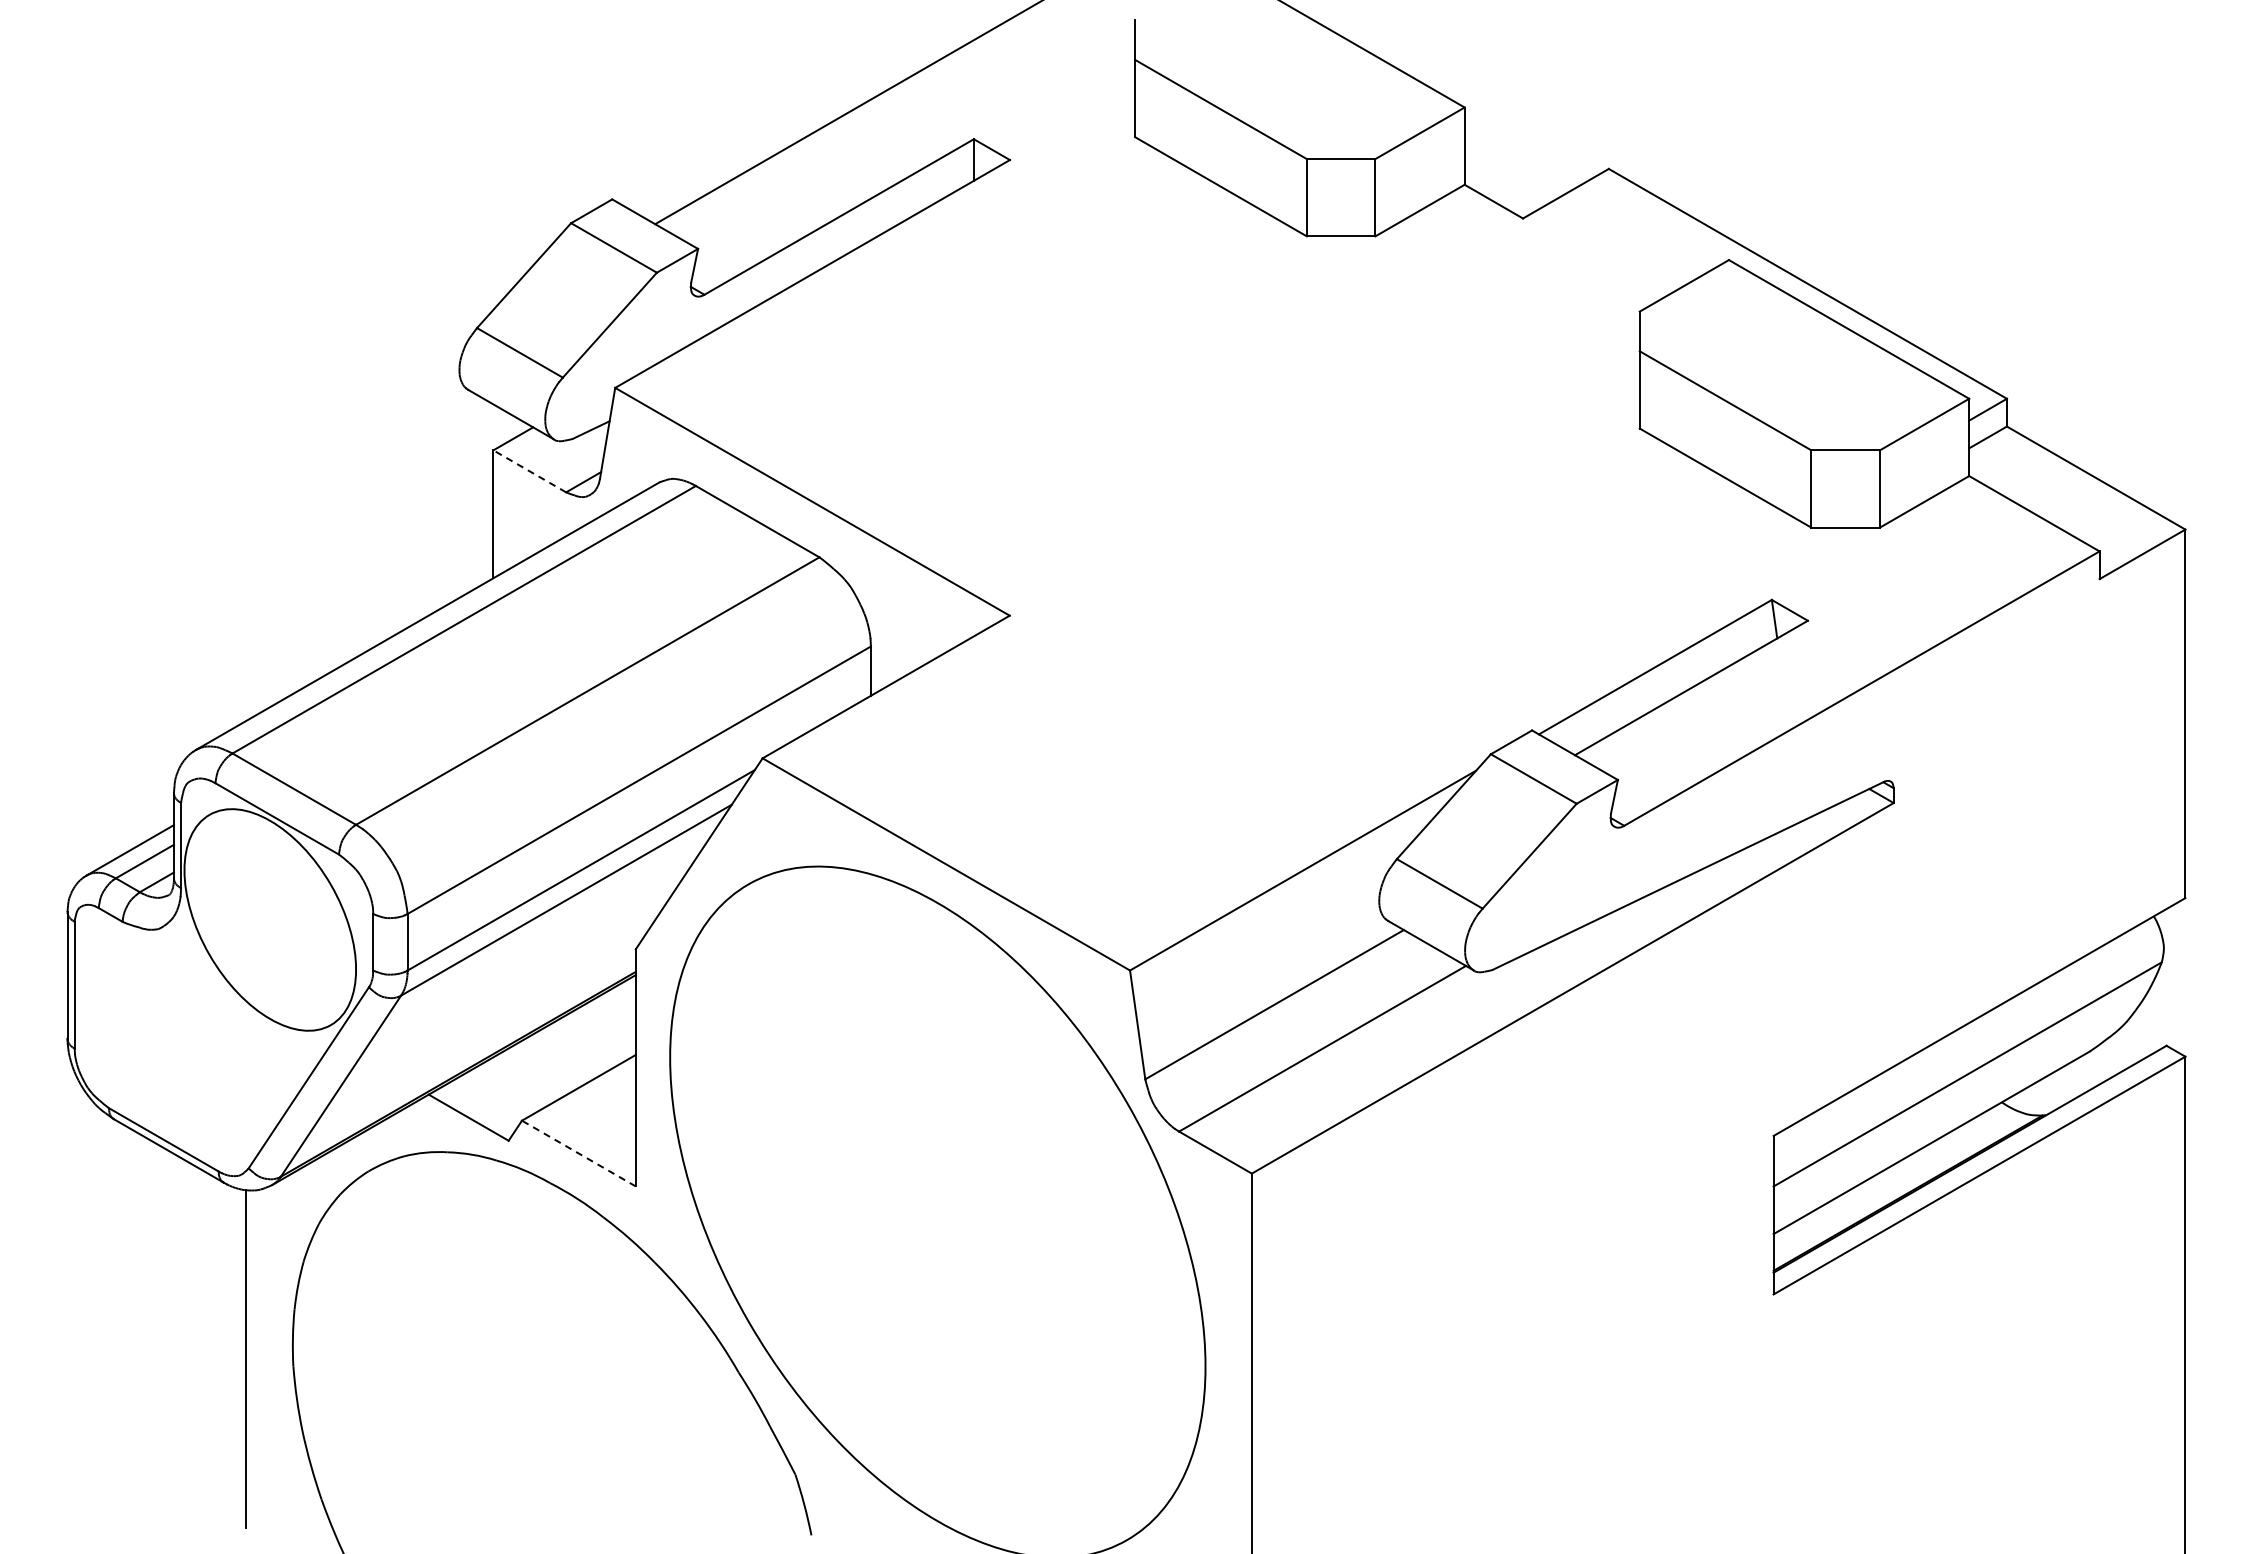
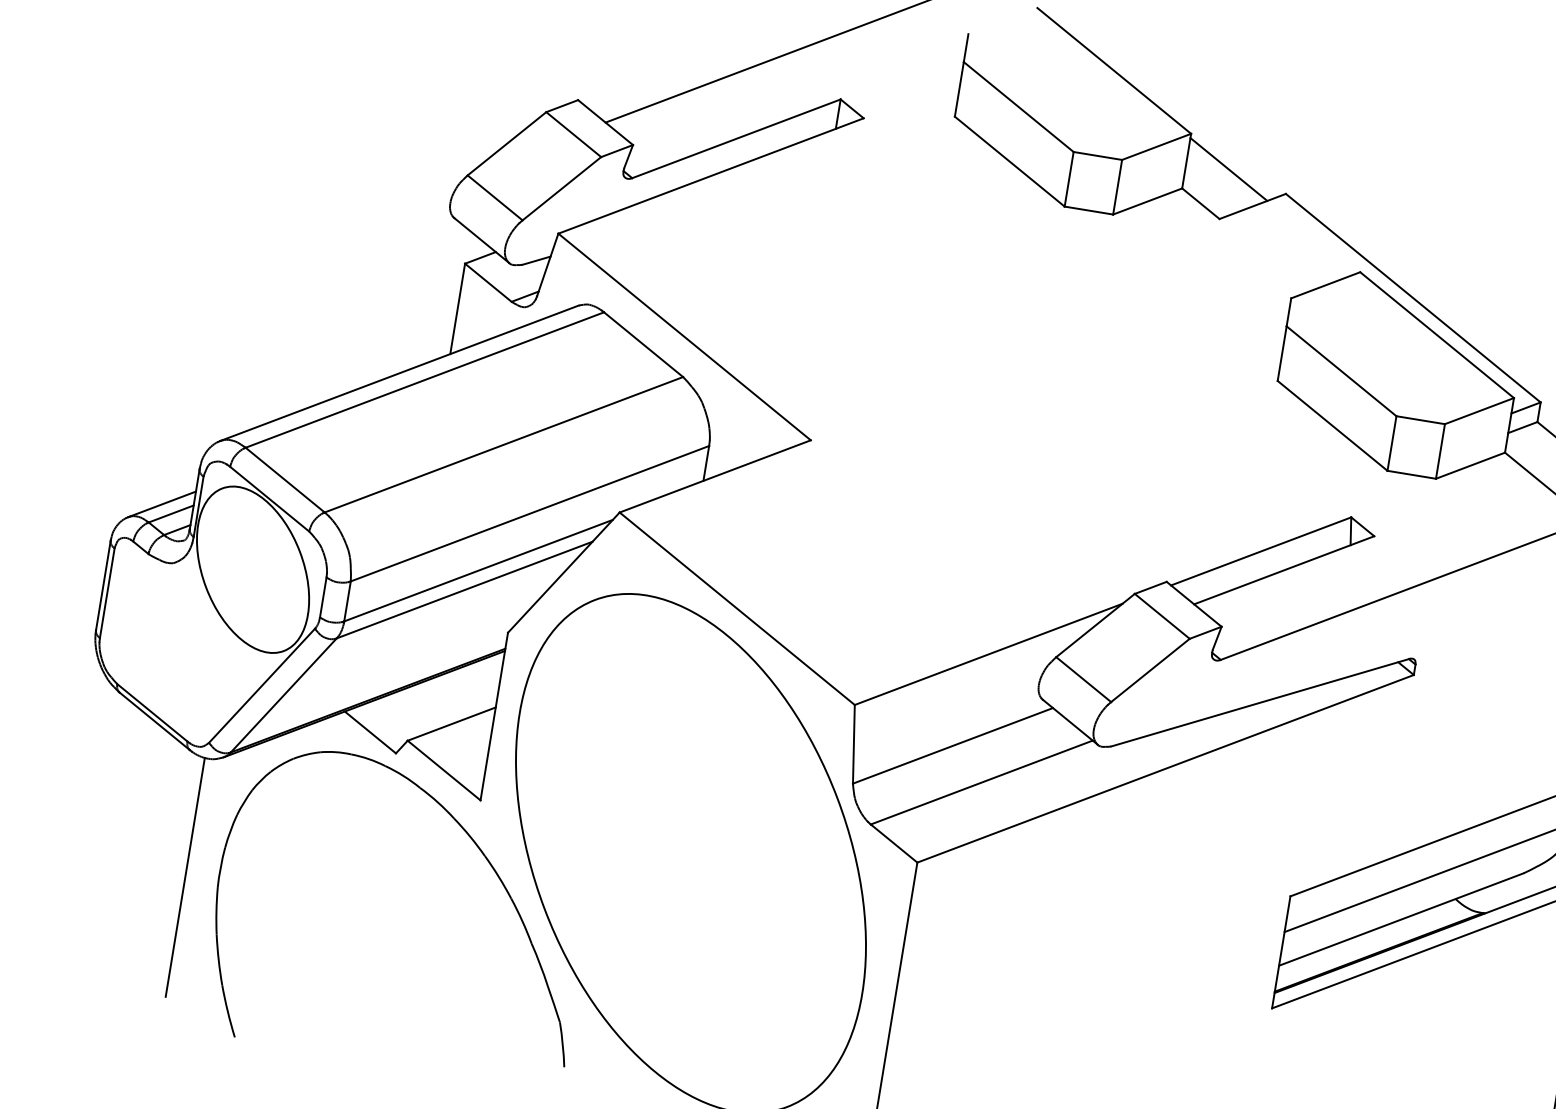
line: (1524, 147) -> (1228, 169), added
line: (529, 471) -> (488, 282), dashed -> solid
line: (578, 1153) -> (443, 770), dashed -> solid

